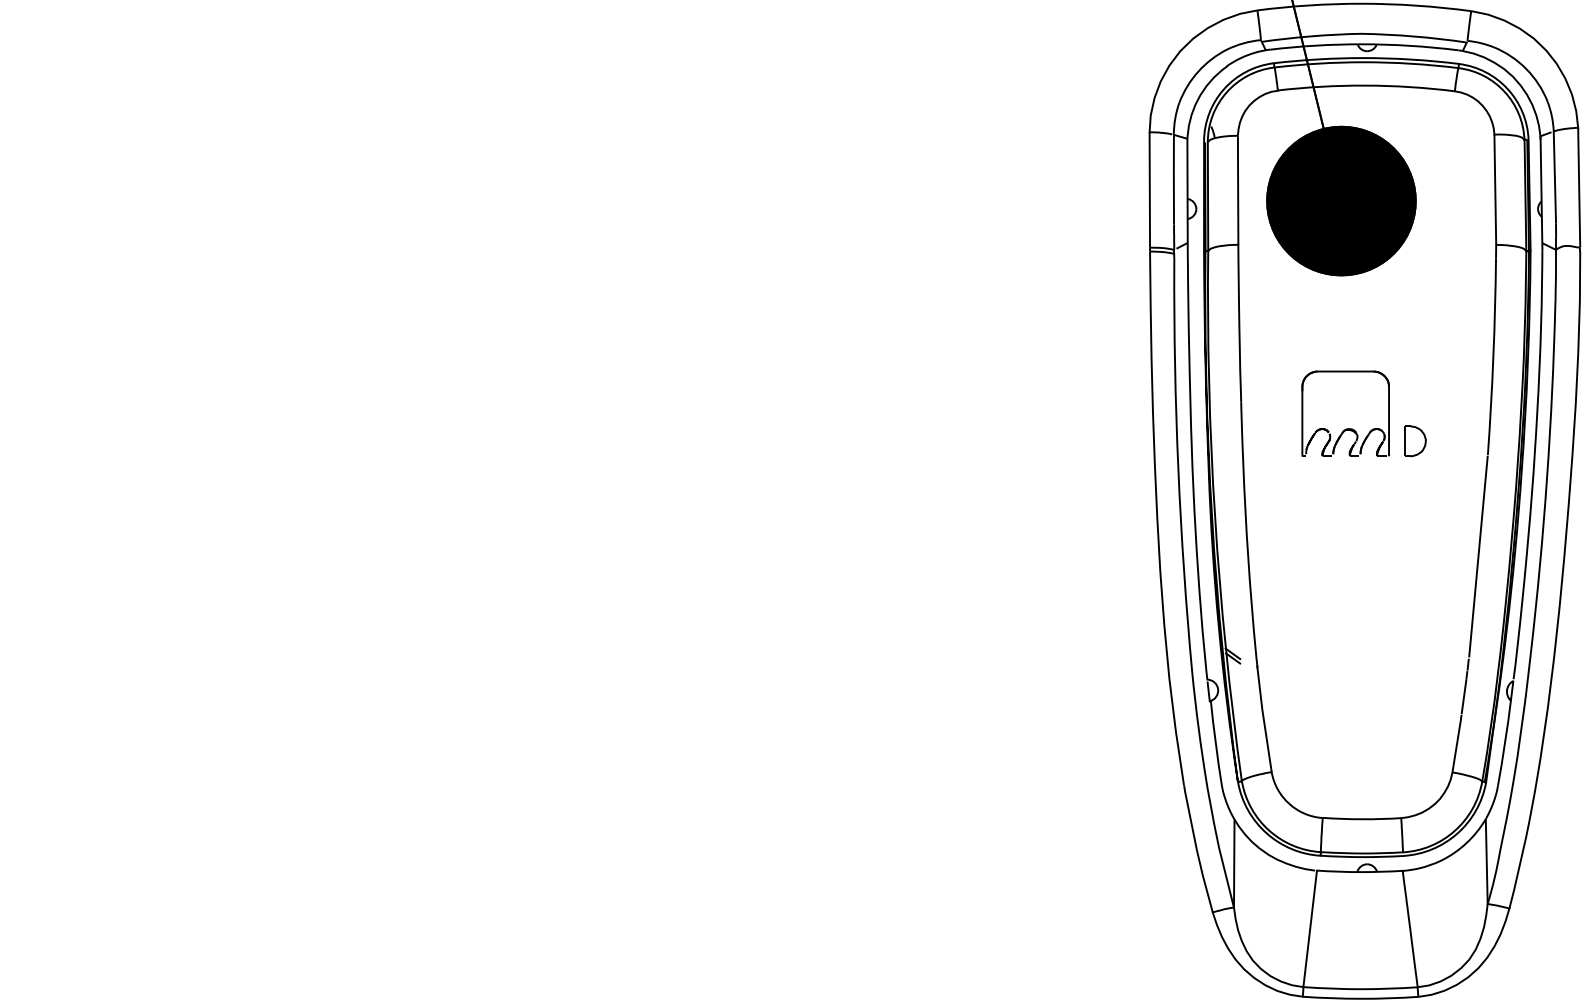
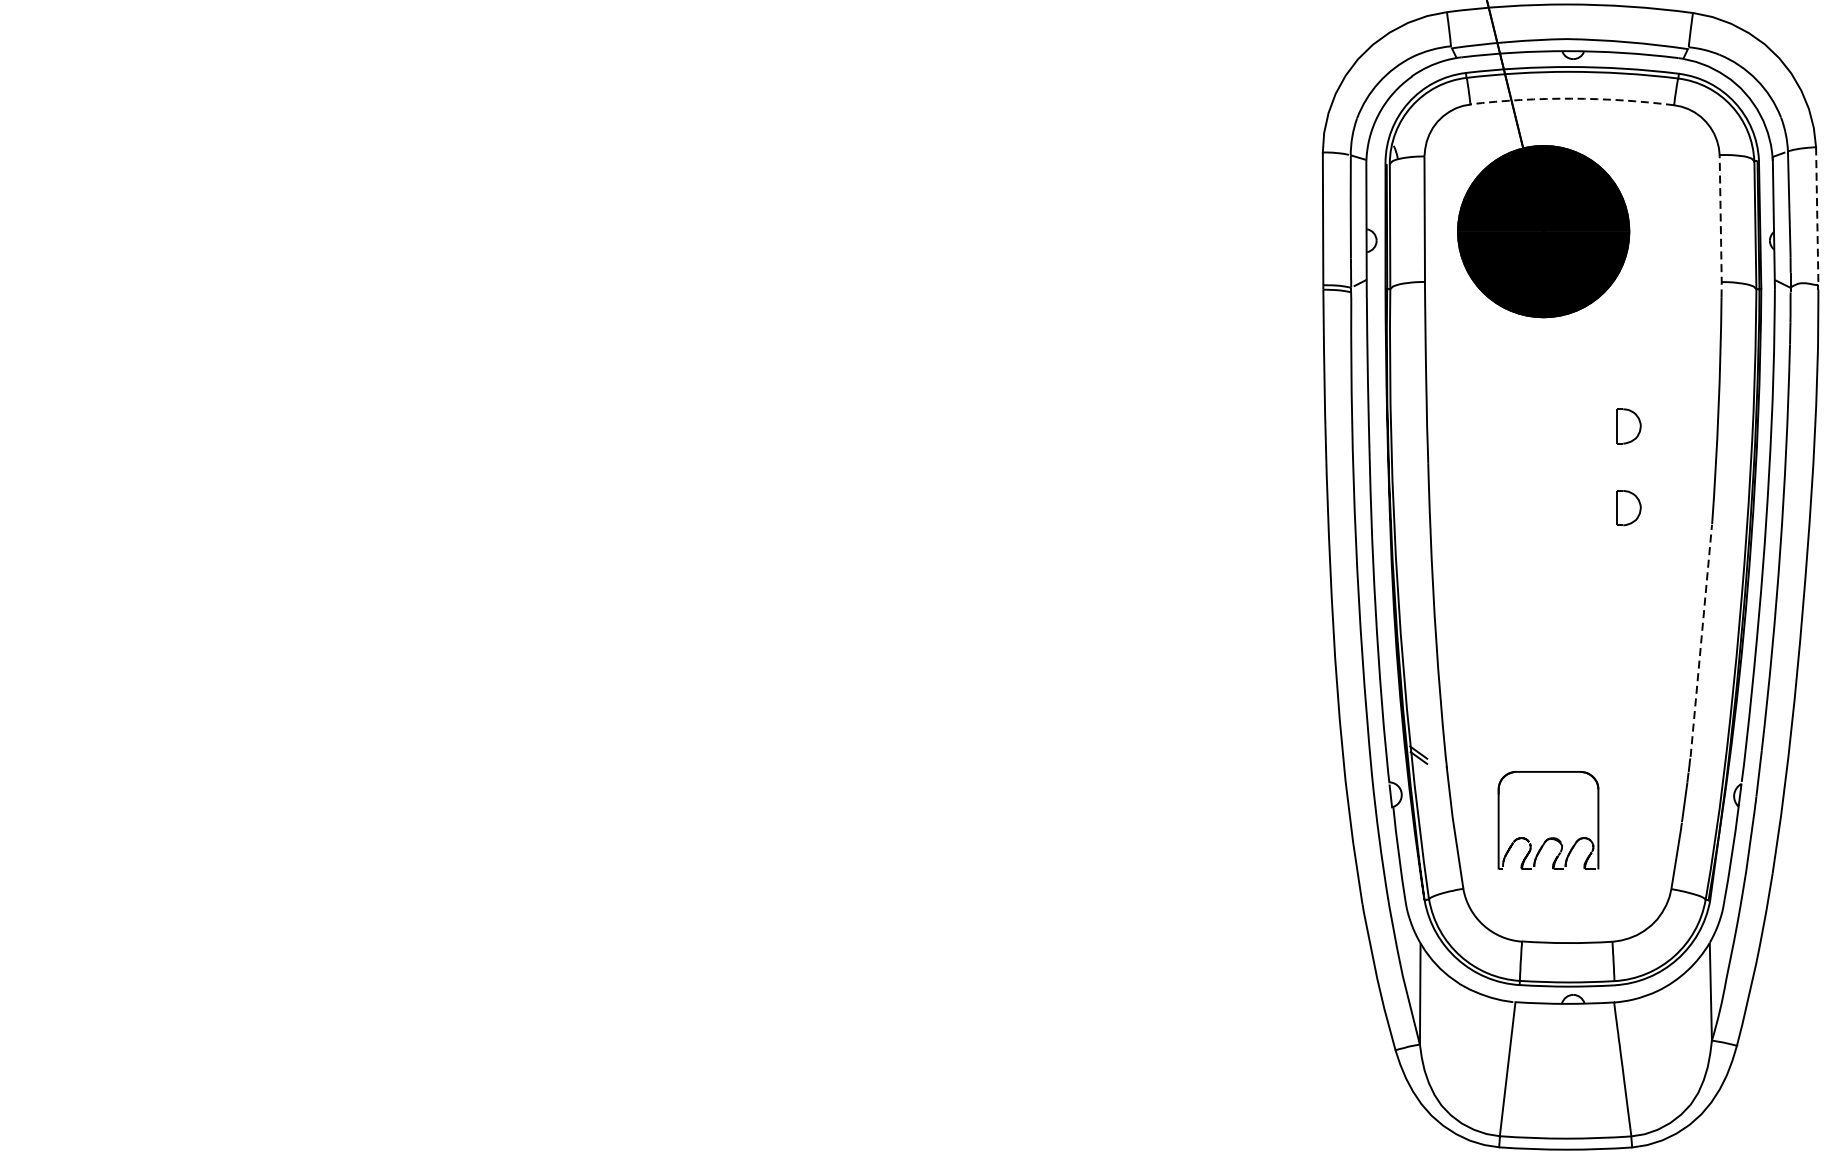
arc: (1365, 85) -> (1571, 98), solid -> dashed
line: (1579, 187) -> (1817, 215), solid -> dashed
line: (1495, 197) -> (1720, 227), solid -> dashed
part: (1415, 370) -> (1628, 426), added
part: (1346, 428) -> (1549, 837), moved
line: (1478, 556) -> (1701, 640), solid -> dashed

